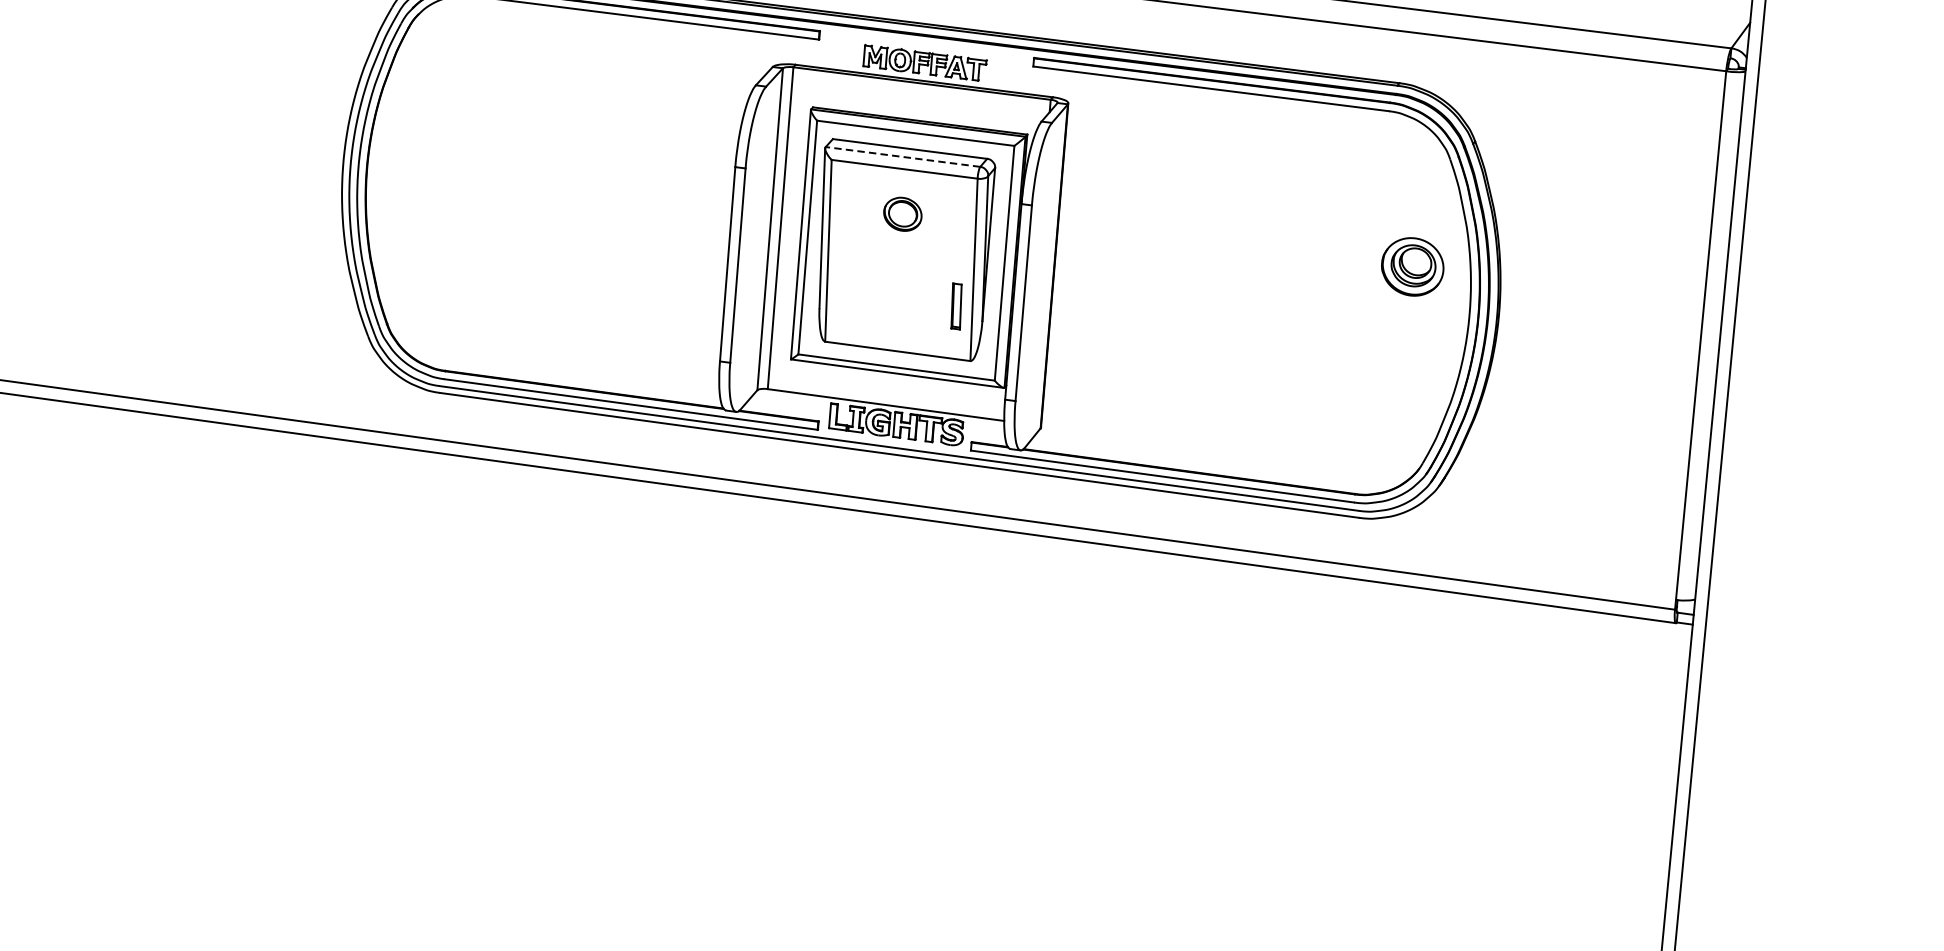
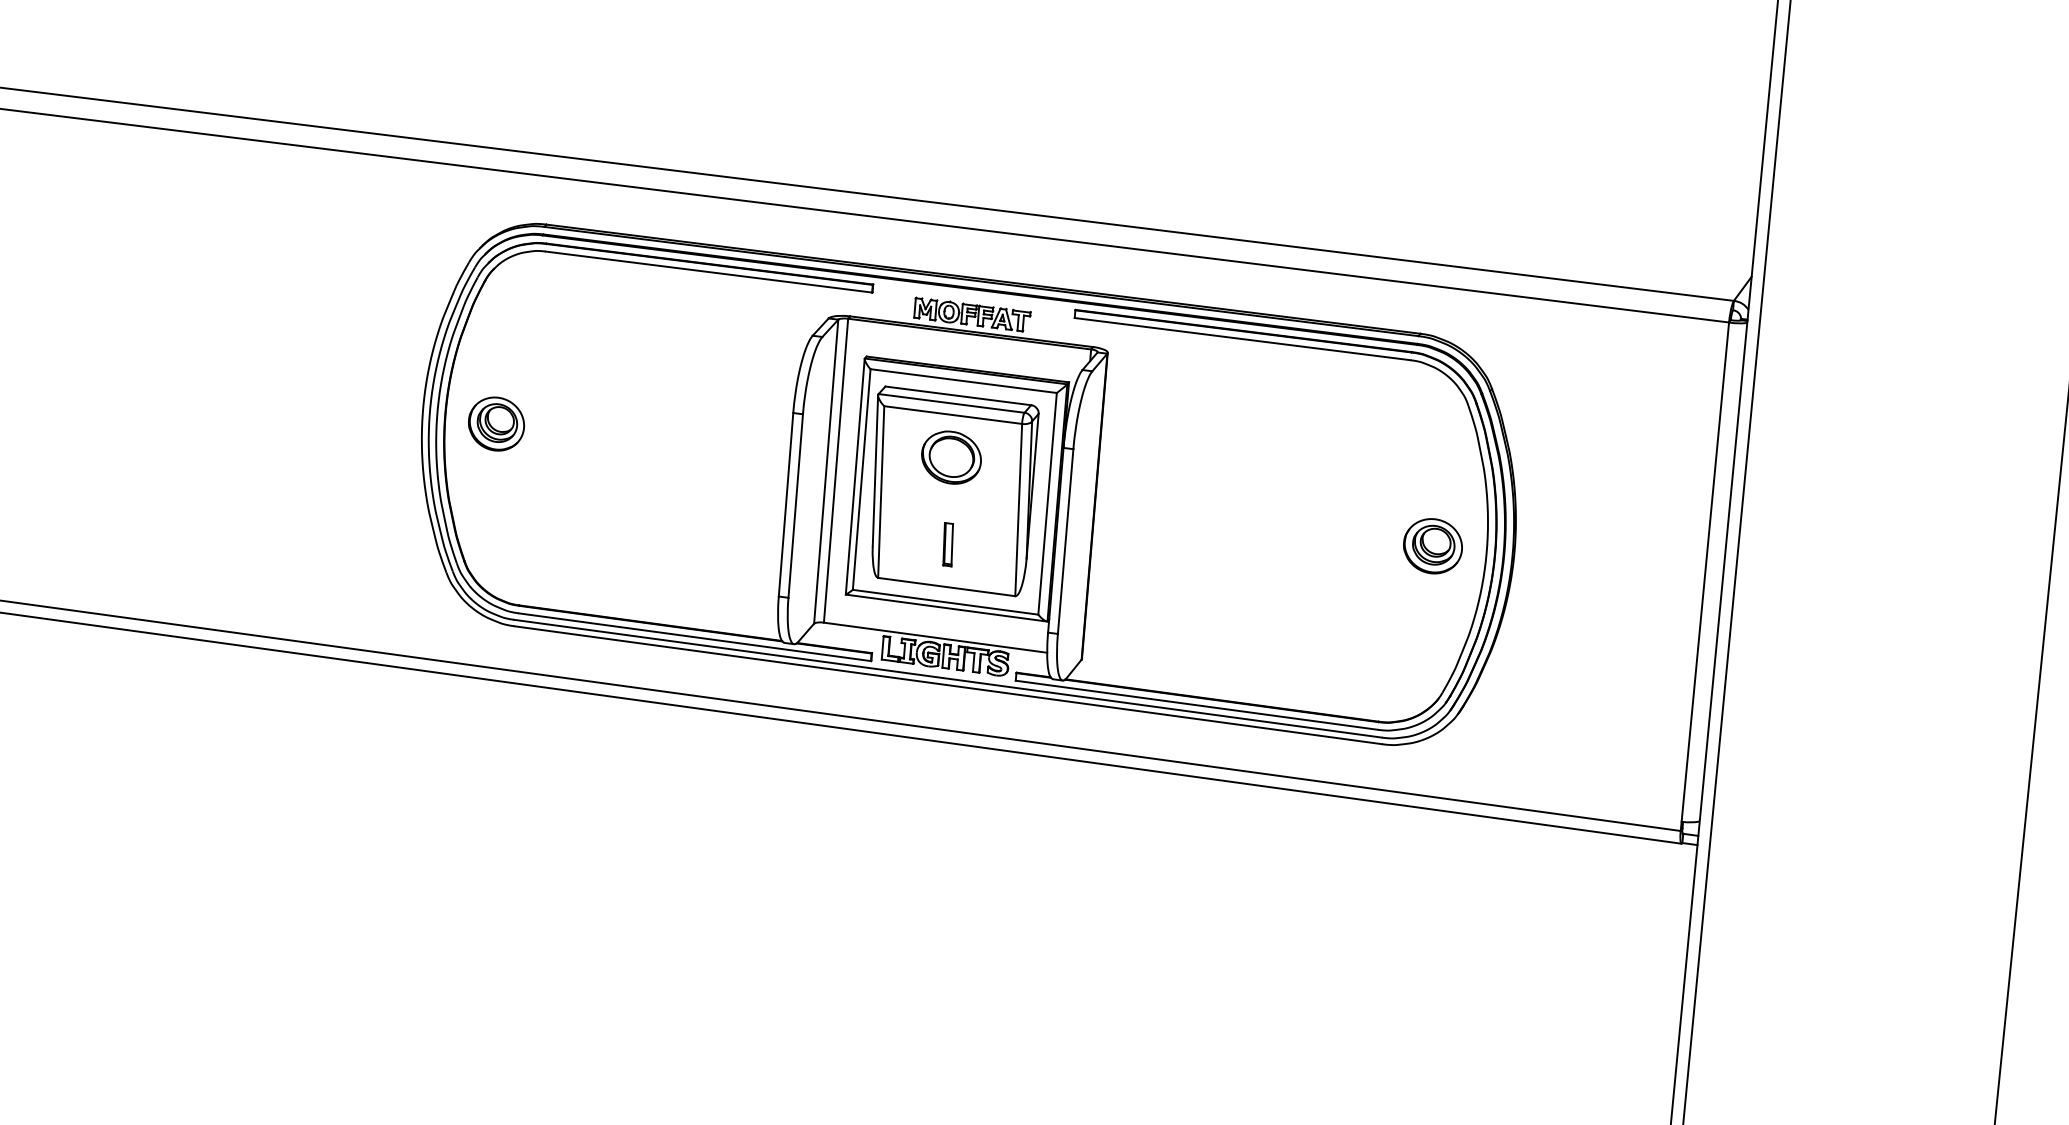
line: (902, 157) -> (951, 403), dashed -> solid
part: (421, 178) -> (496, 423), added
part: (902, 214) -> (951, 457), size x1.67
part: (1412, 267) -> (1432, 546), moved
part: (955, 306) -> (947, 544), moved

